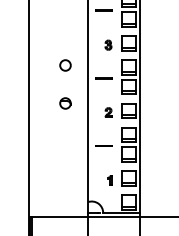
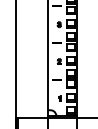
circle: (64, 64) -> (35, 35), removed
part: (64, 103) -> (35, 56), removed

